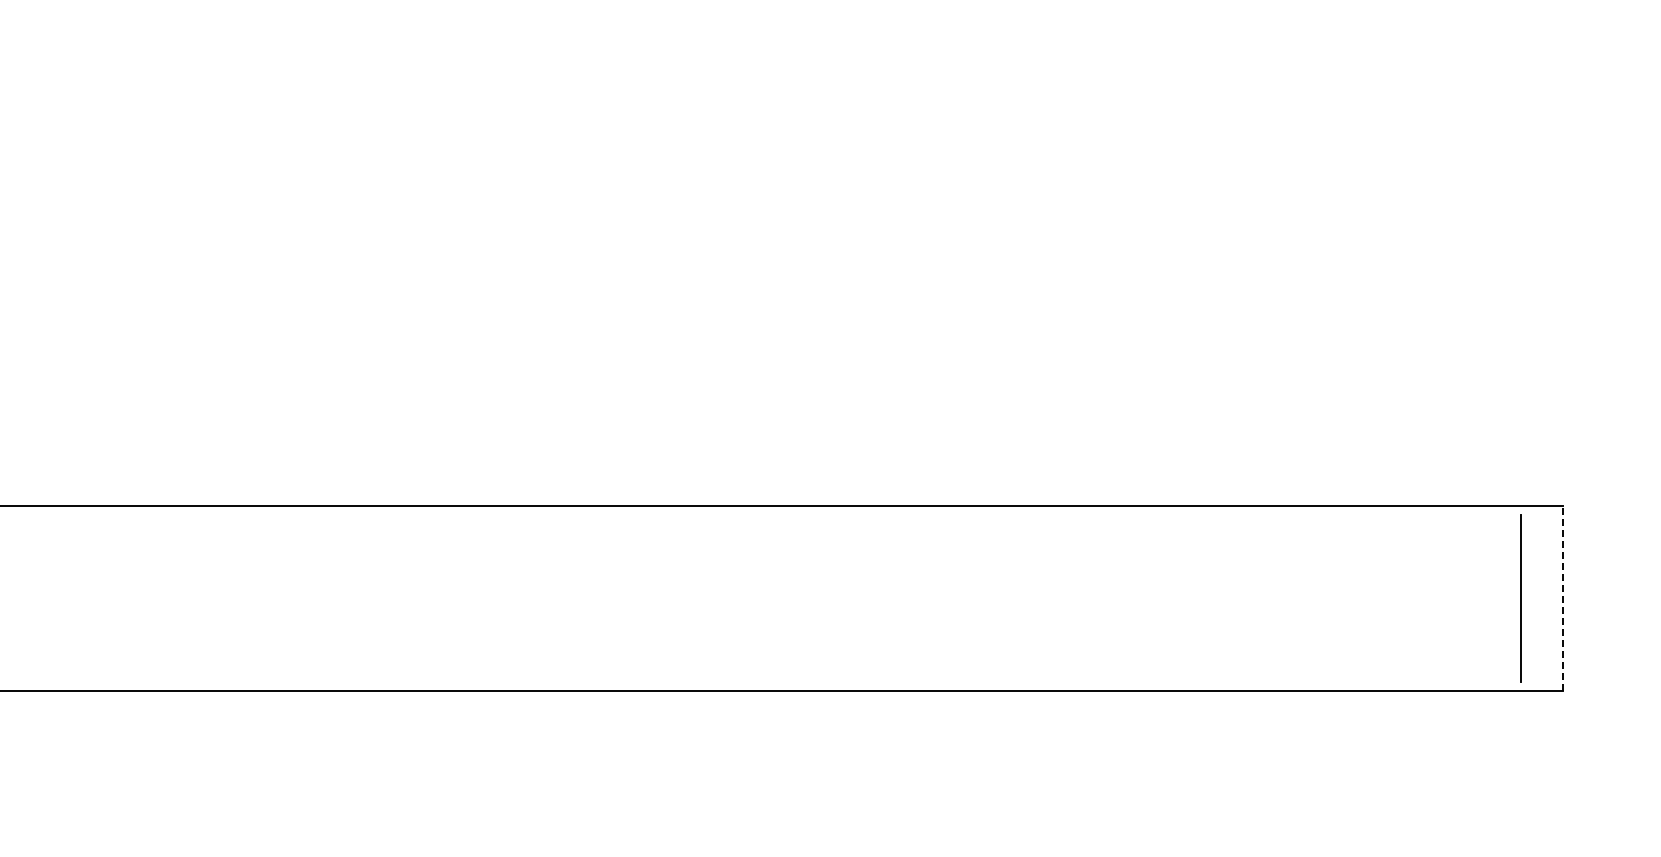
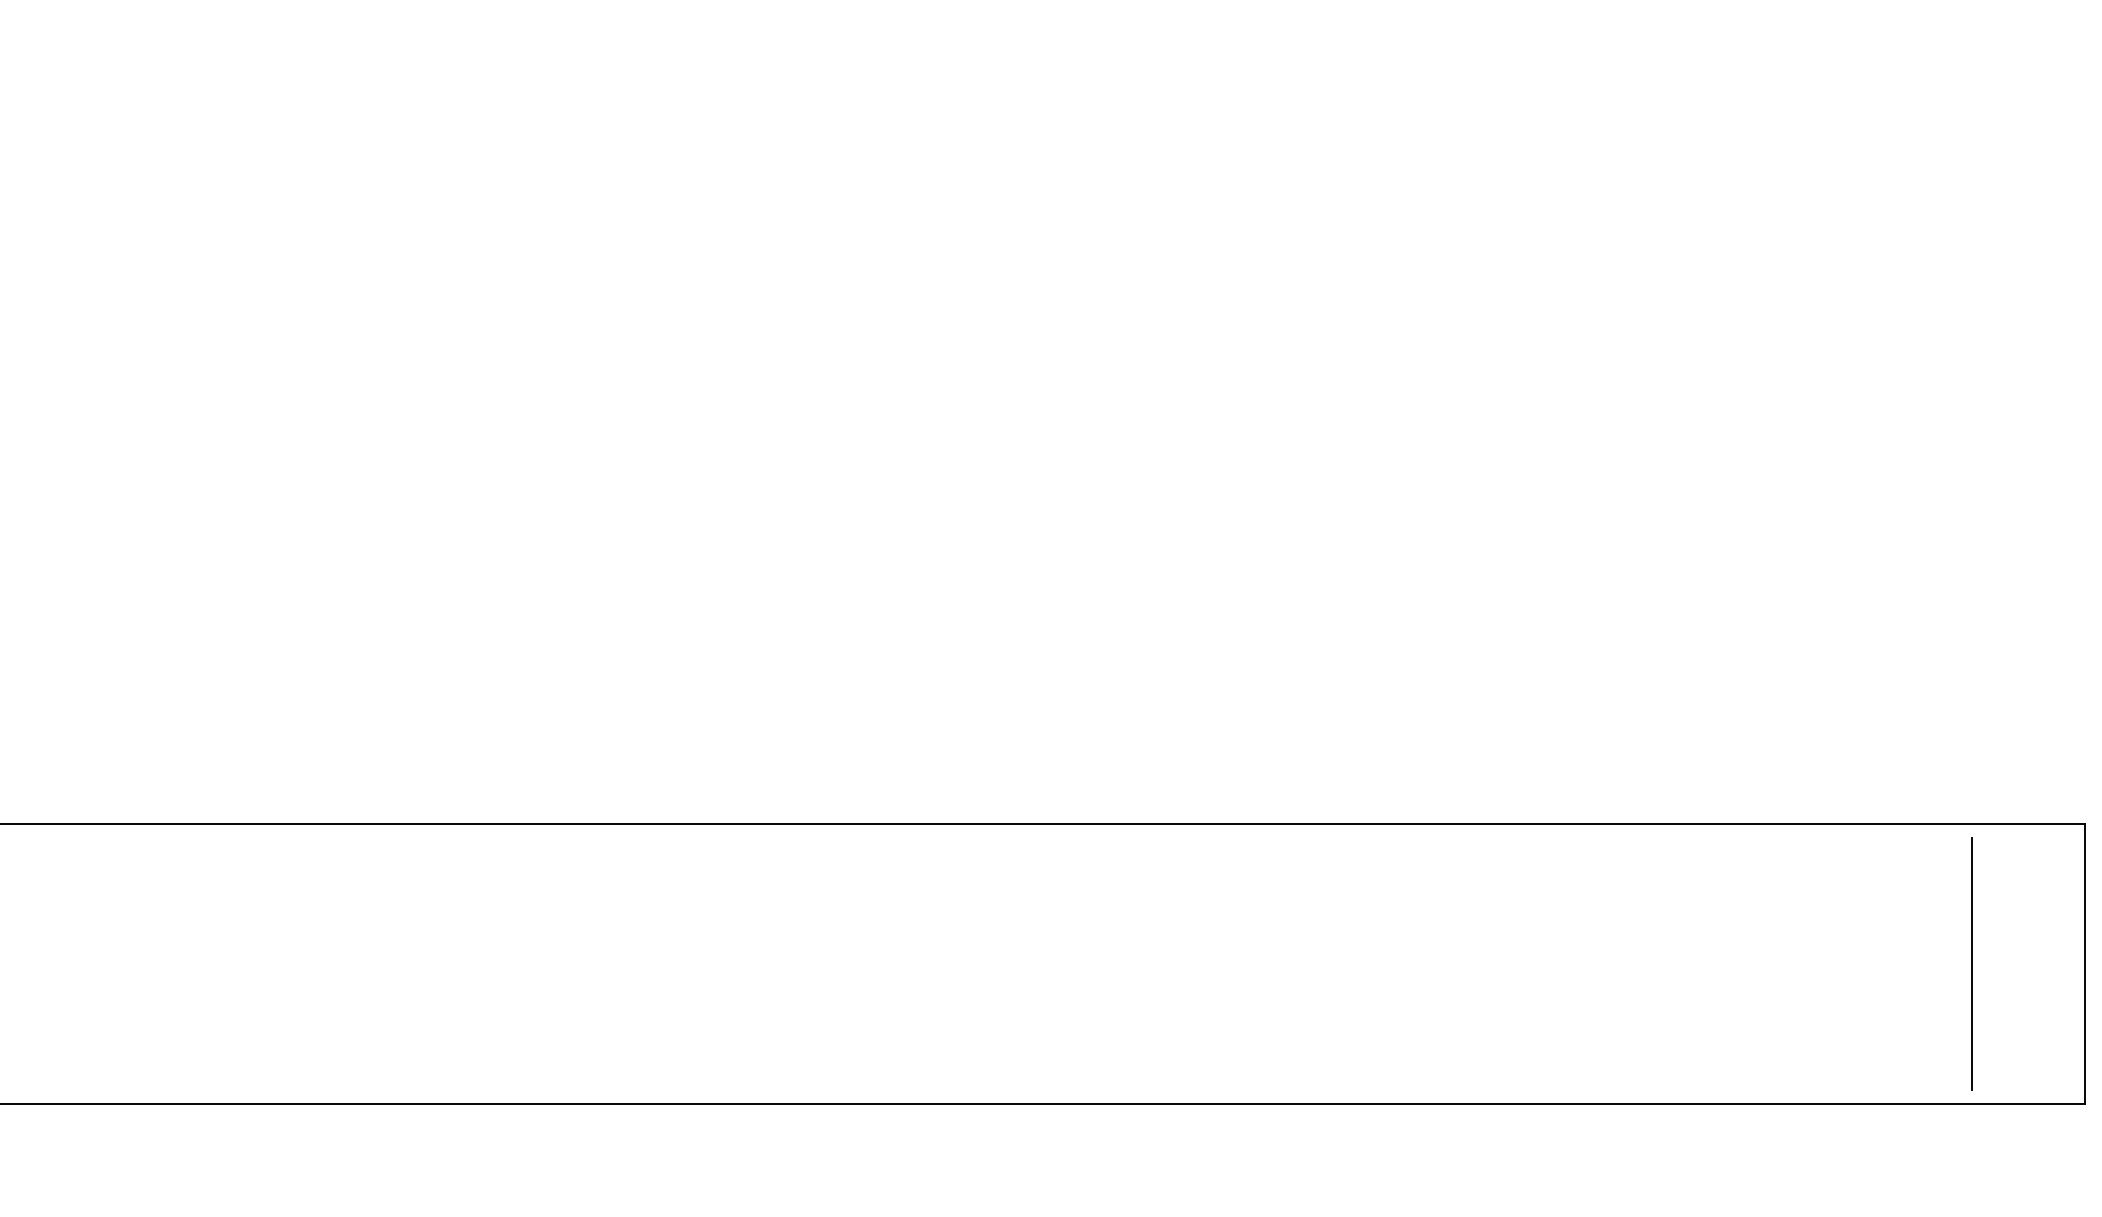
line: (1520, 598) -> (1971, 963), moved
line: (1562, 598) -> (2084, 963), dashed -> solid

